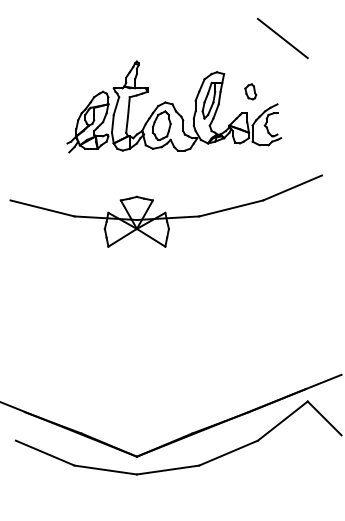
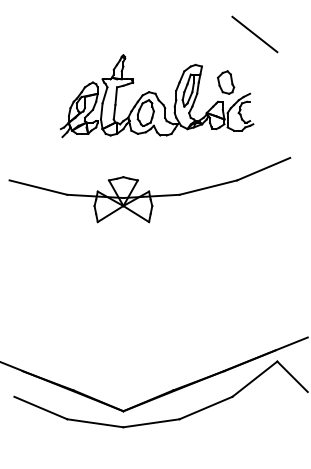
part: (250, 91) -> (225, 82), size x1.67

